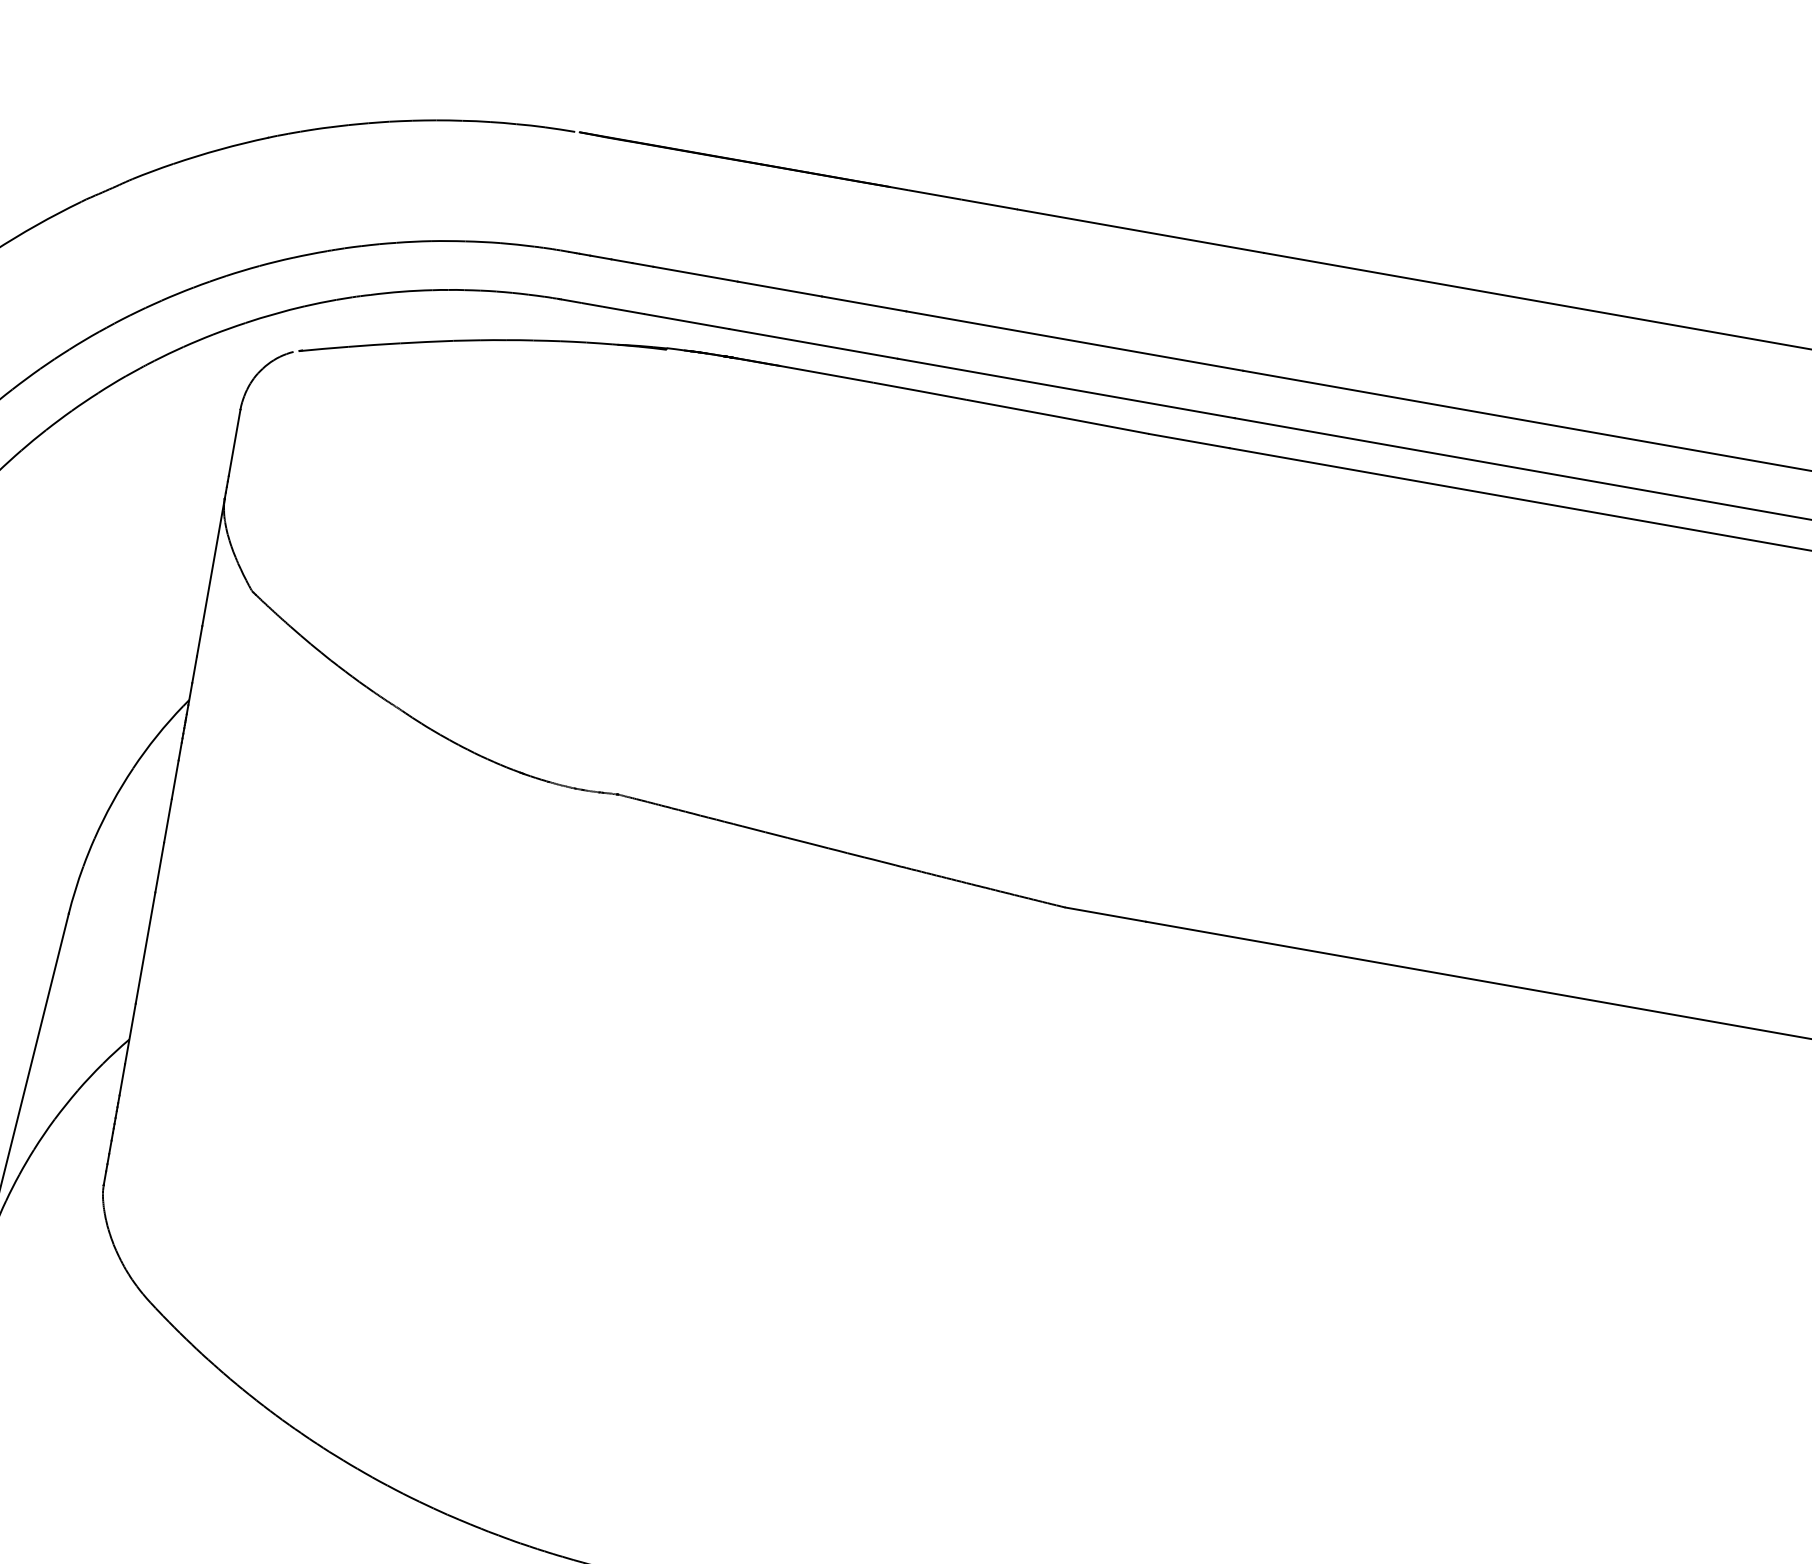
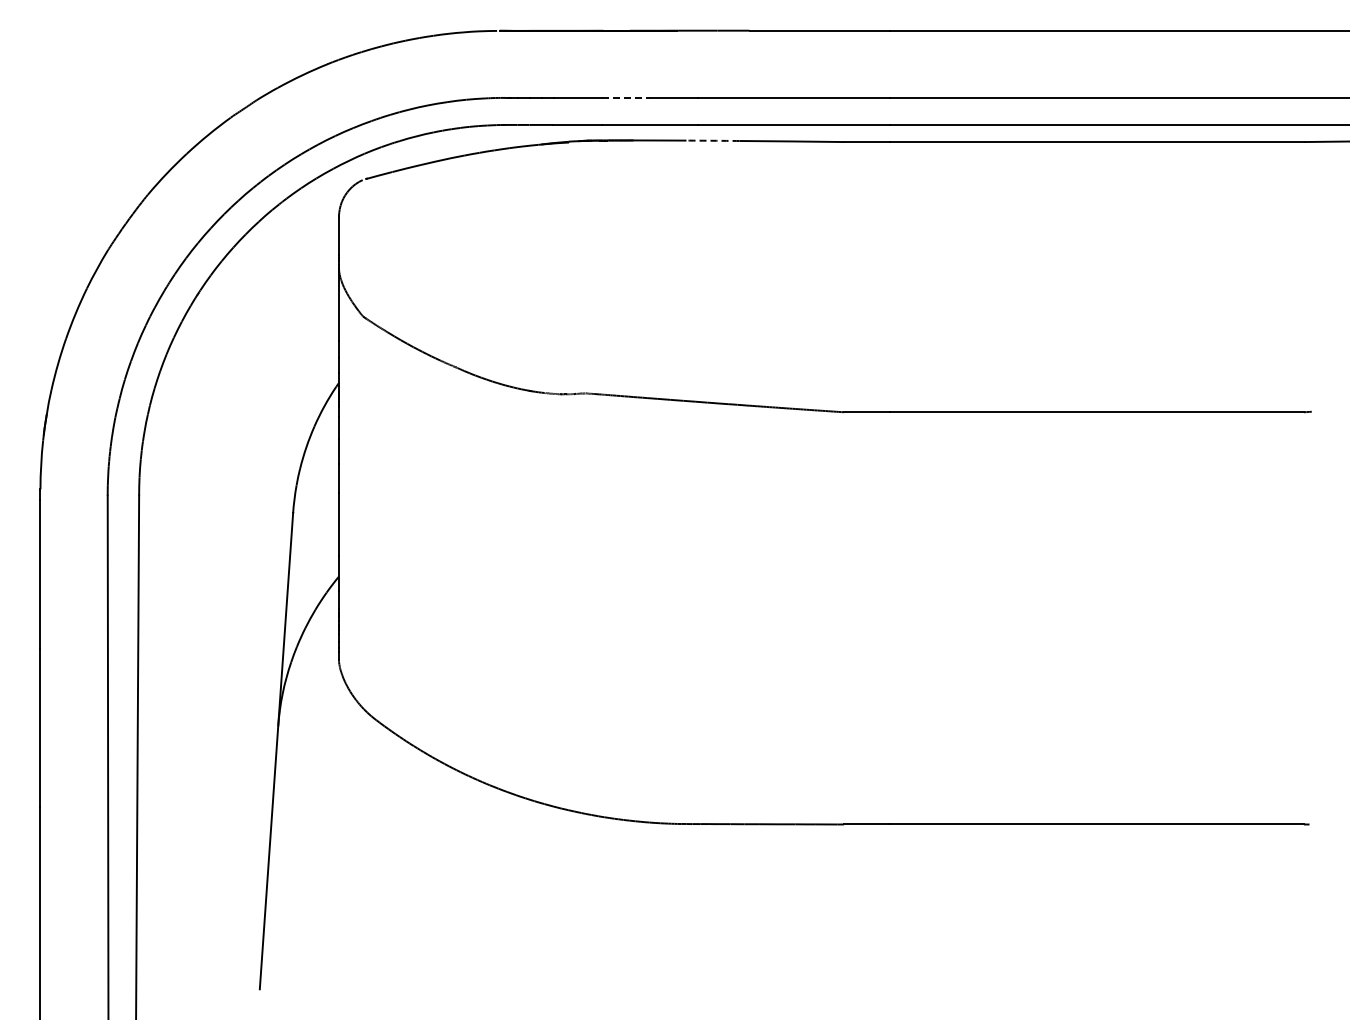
line: (781, 288) -> (626, 97), solid -> dashed
arc: (918, 390) -> (712, 140), solid -> dashed

